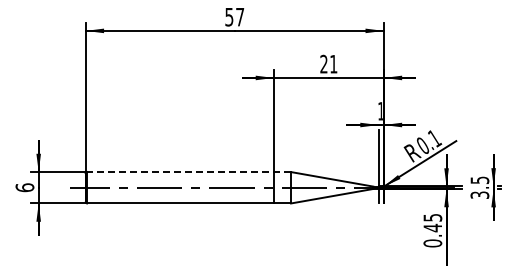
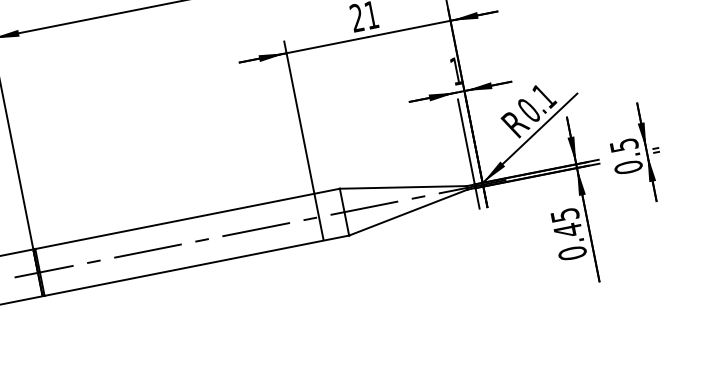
line: (189, 172) -> (188, 219), dashed -> solid
text: (479, 195) -> (628, 167), 3.5 -> 0.5

